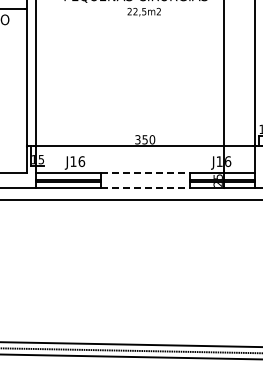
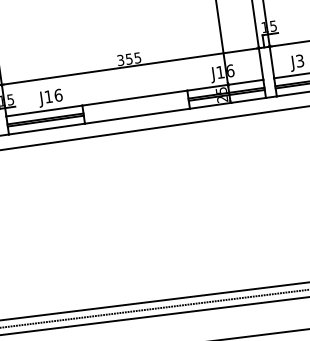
text: (152, 139) -> (137, 57), 350 -> 355
line: (145, 172) -> (135, 97), dashed -> solid
line: (145, 188) -> (137, 116), dashed -> solid

